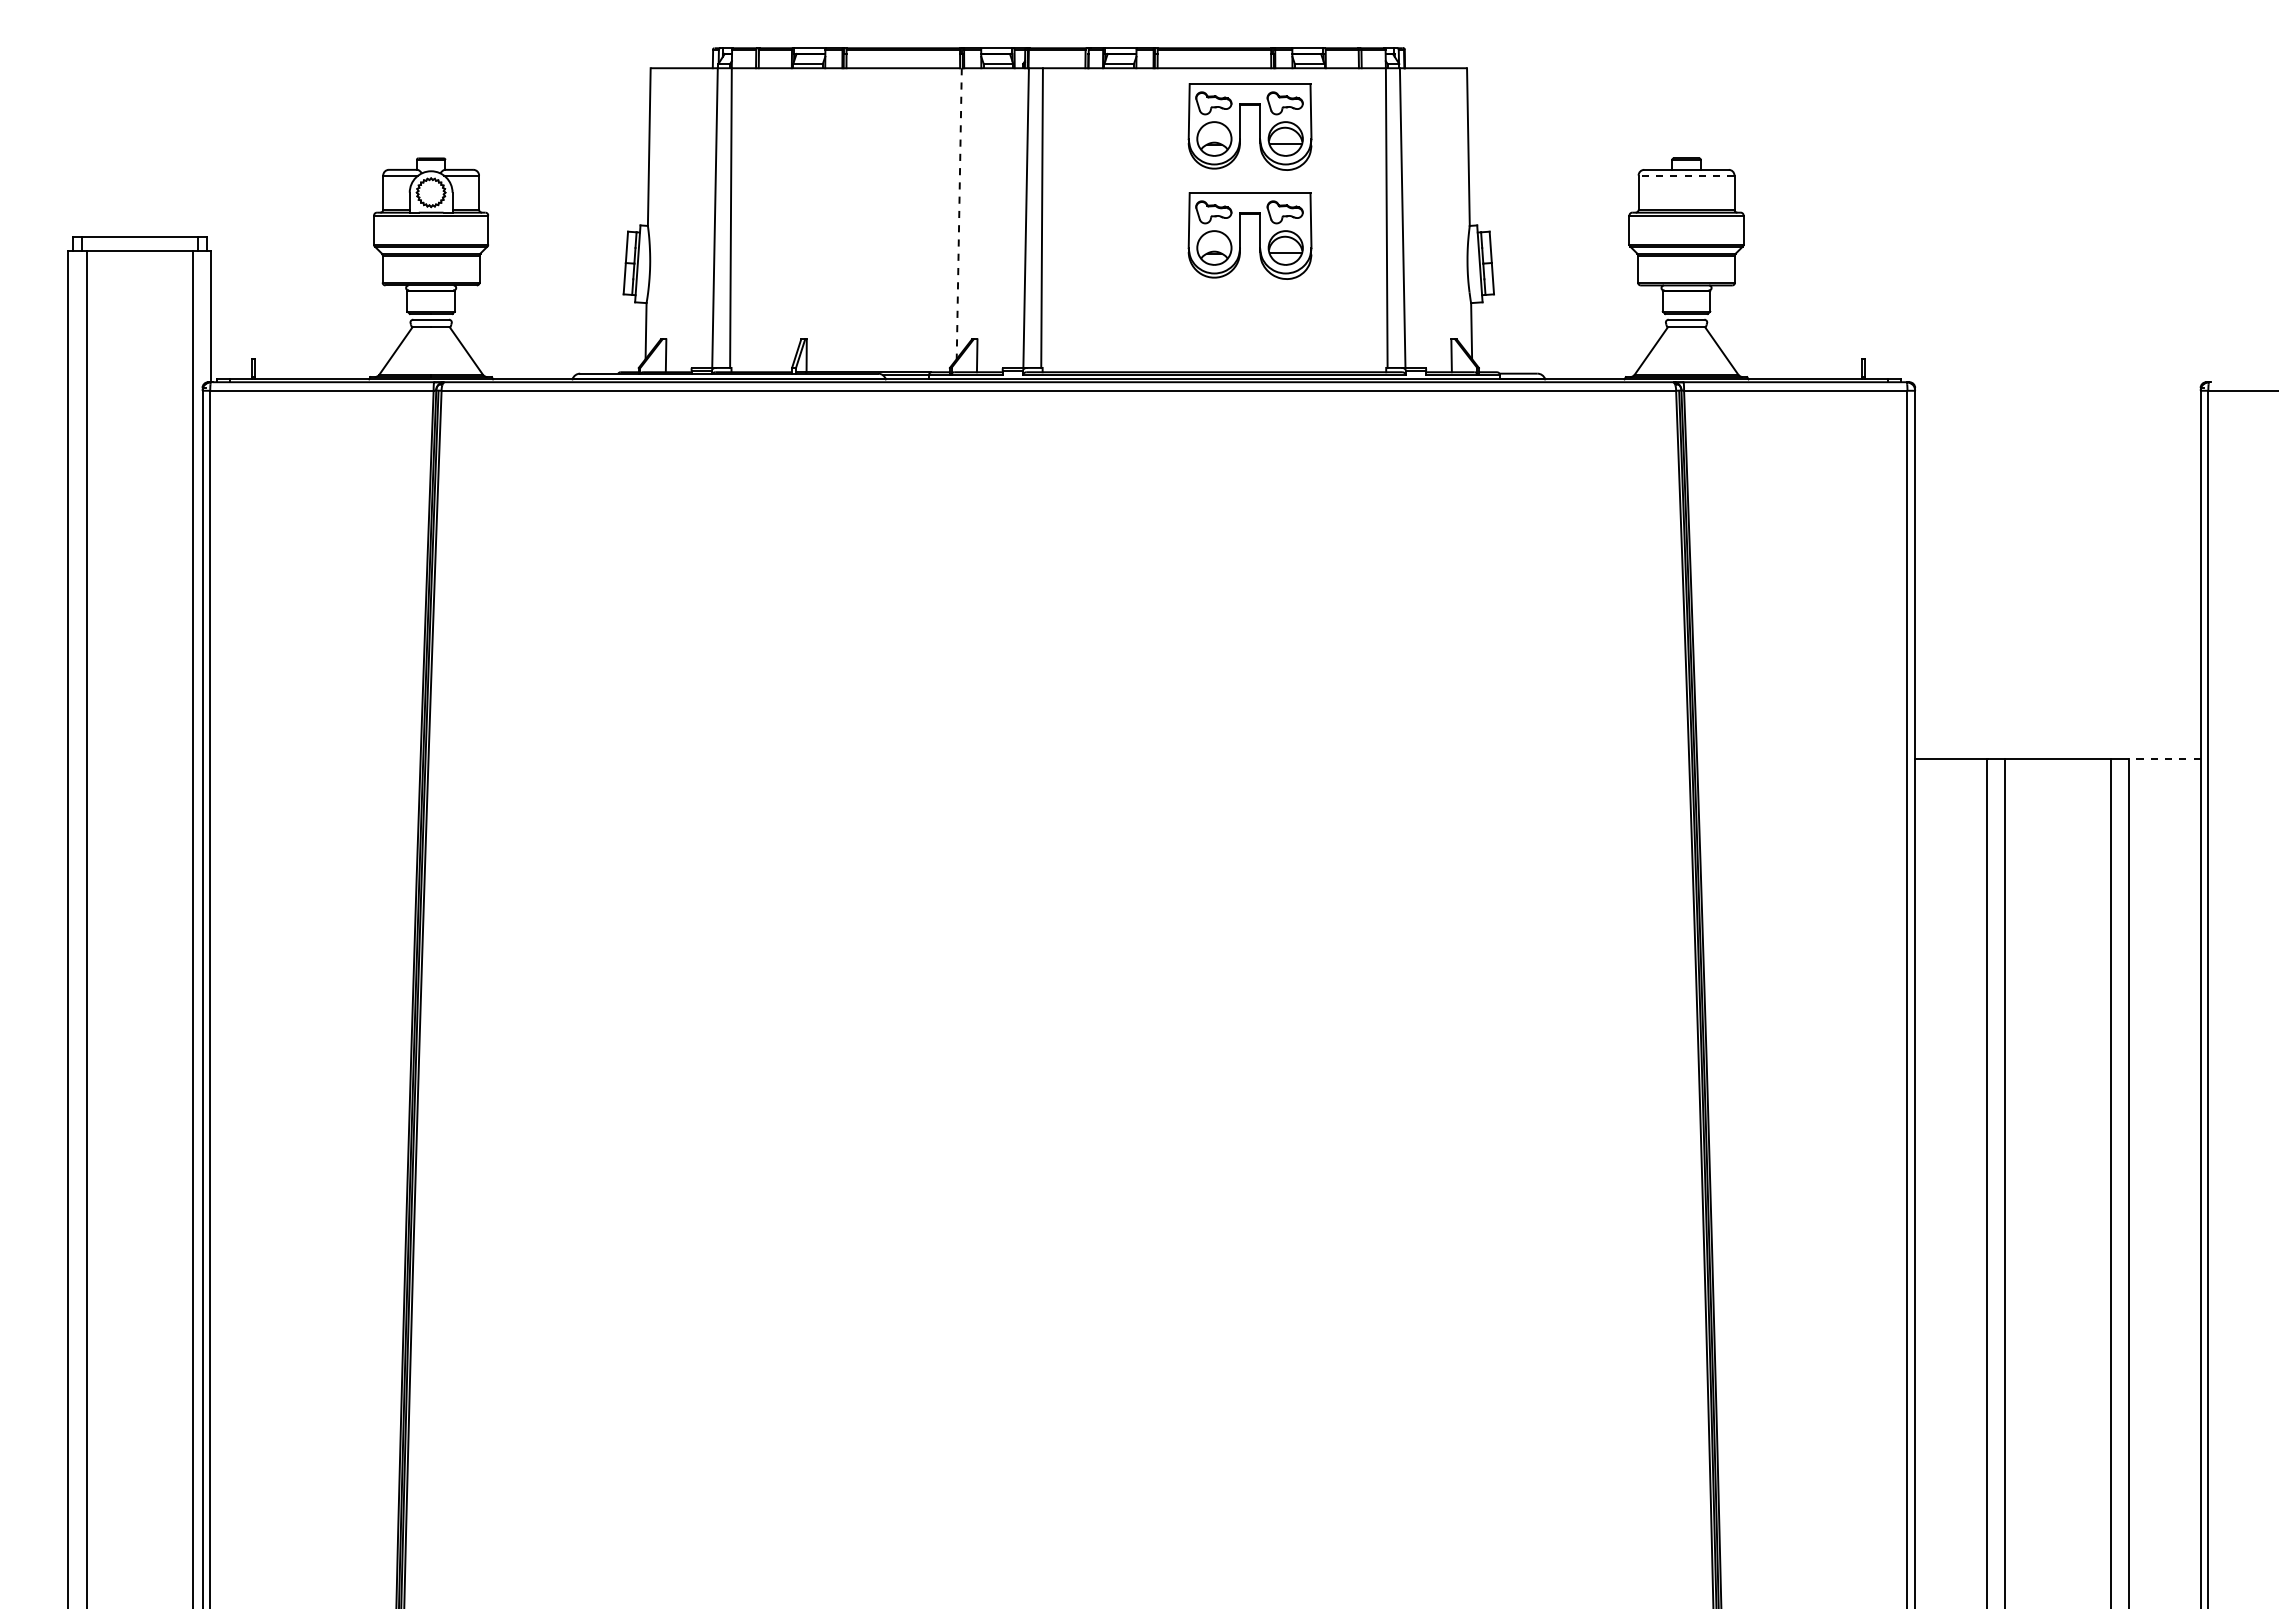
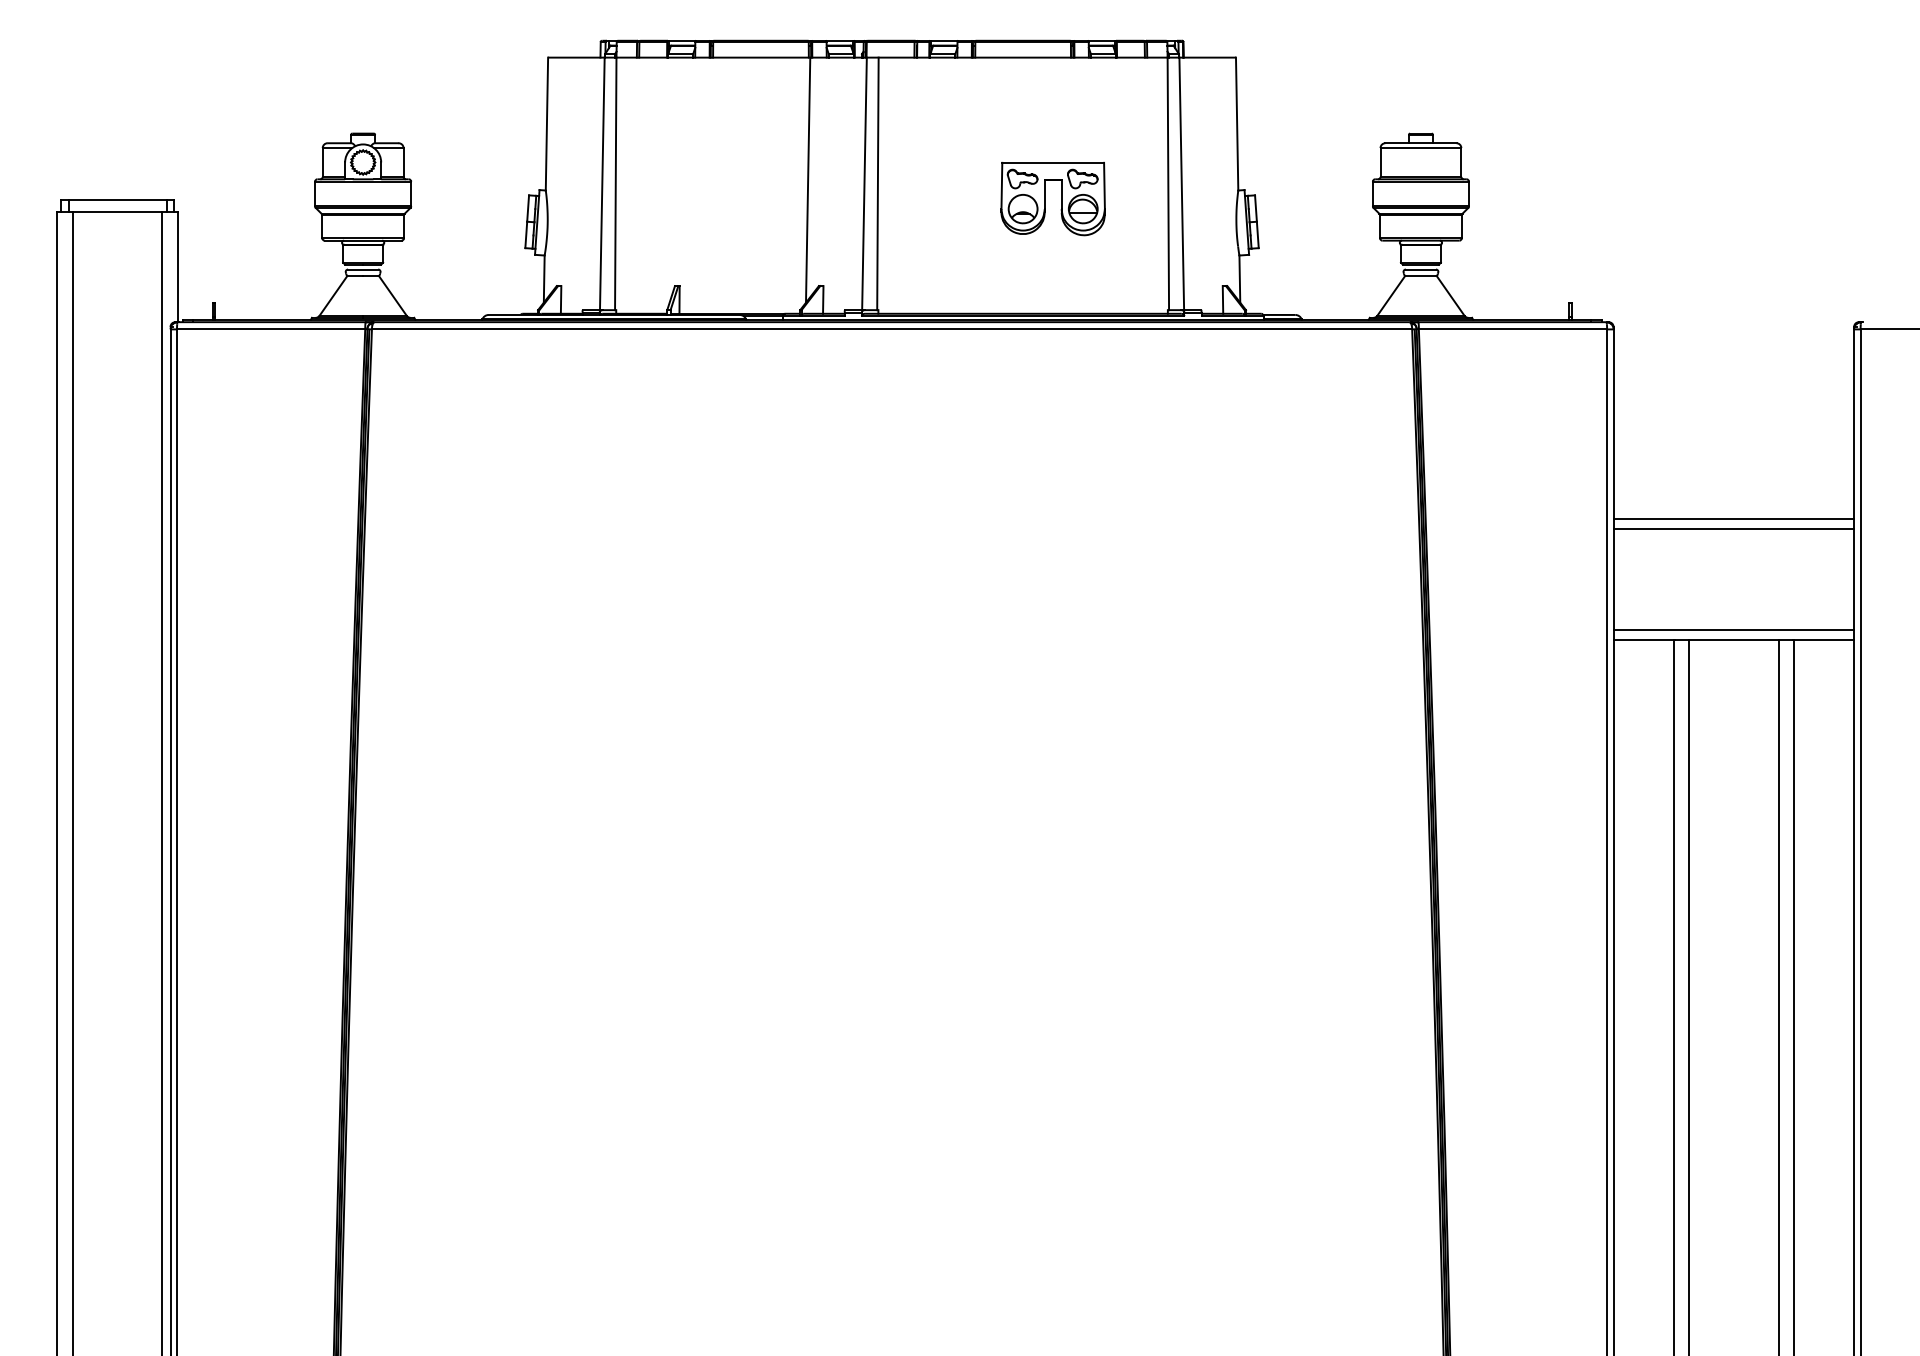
part: (1240, 126) -> (1045, 106), removed
line: (1686, 175) -> (1420, 148), dashed -> solid
line: (959, 214) -> (808, 180), dashed -> solid
line: (2057, 616) -> (1733, 519), added
line: (2057, 627) -> (1733, 528), added
line: (2057, 747) -> (1733, 629), added
line: (2163, 759) -> (1822, 640), dashed -> solid

